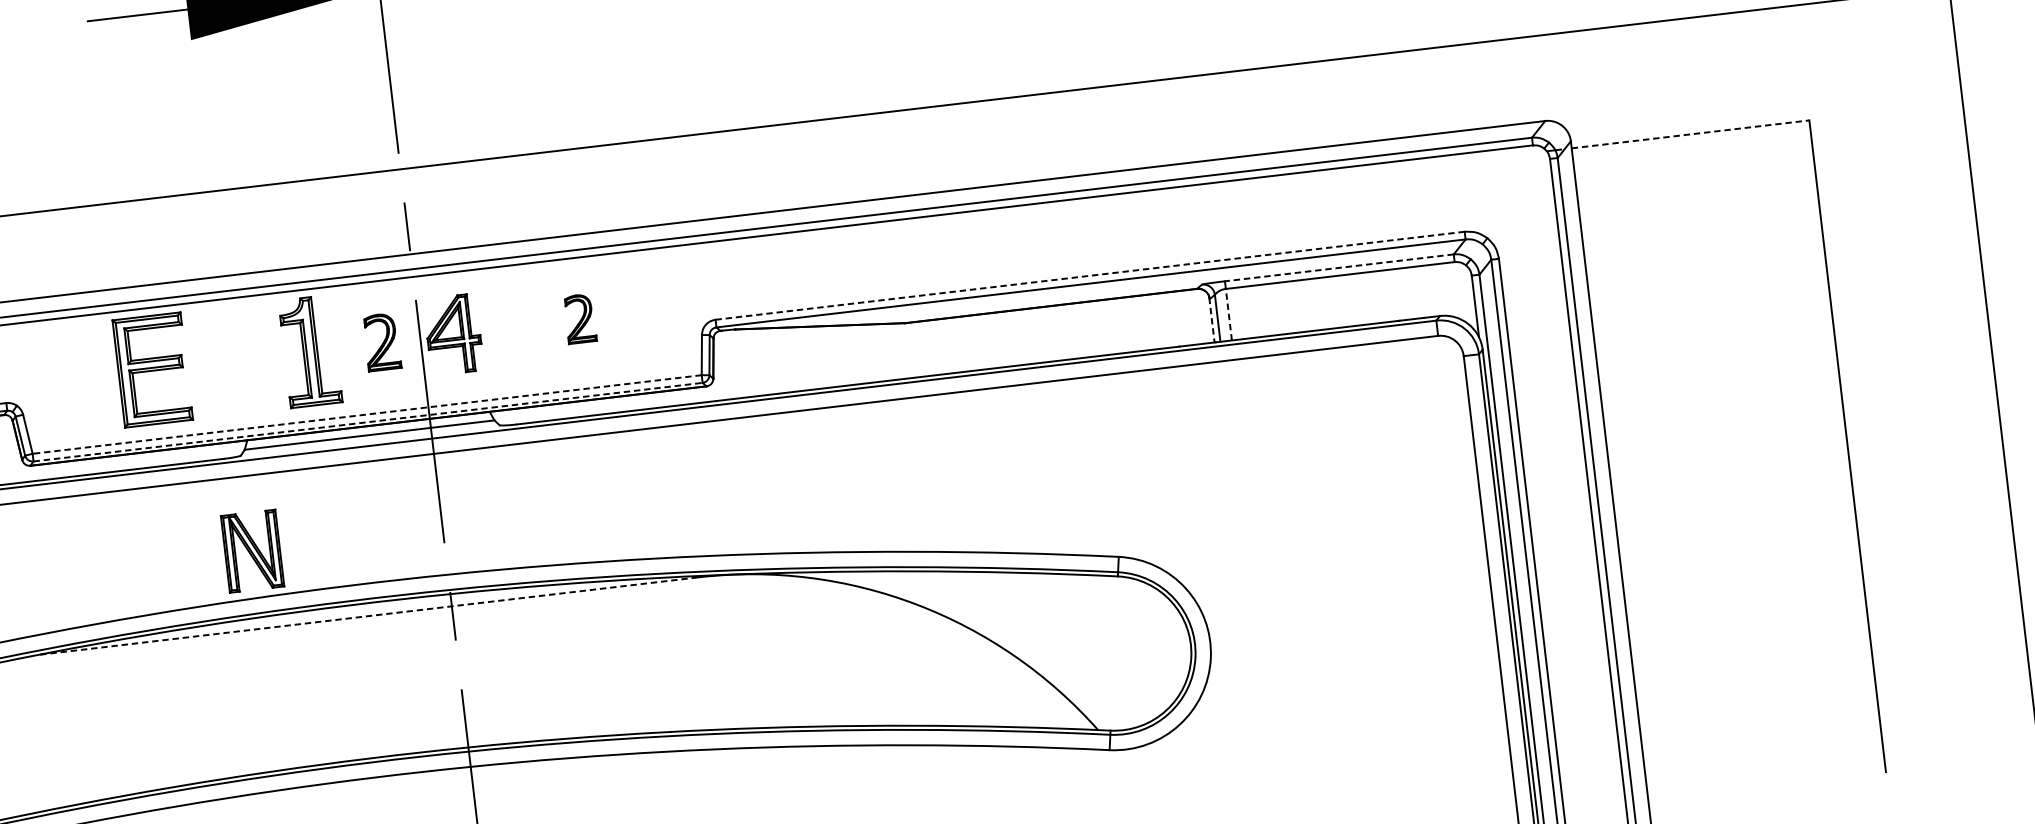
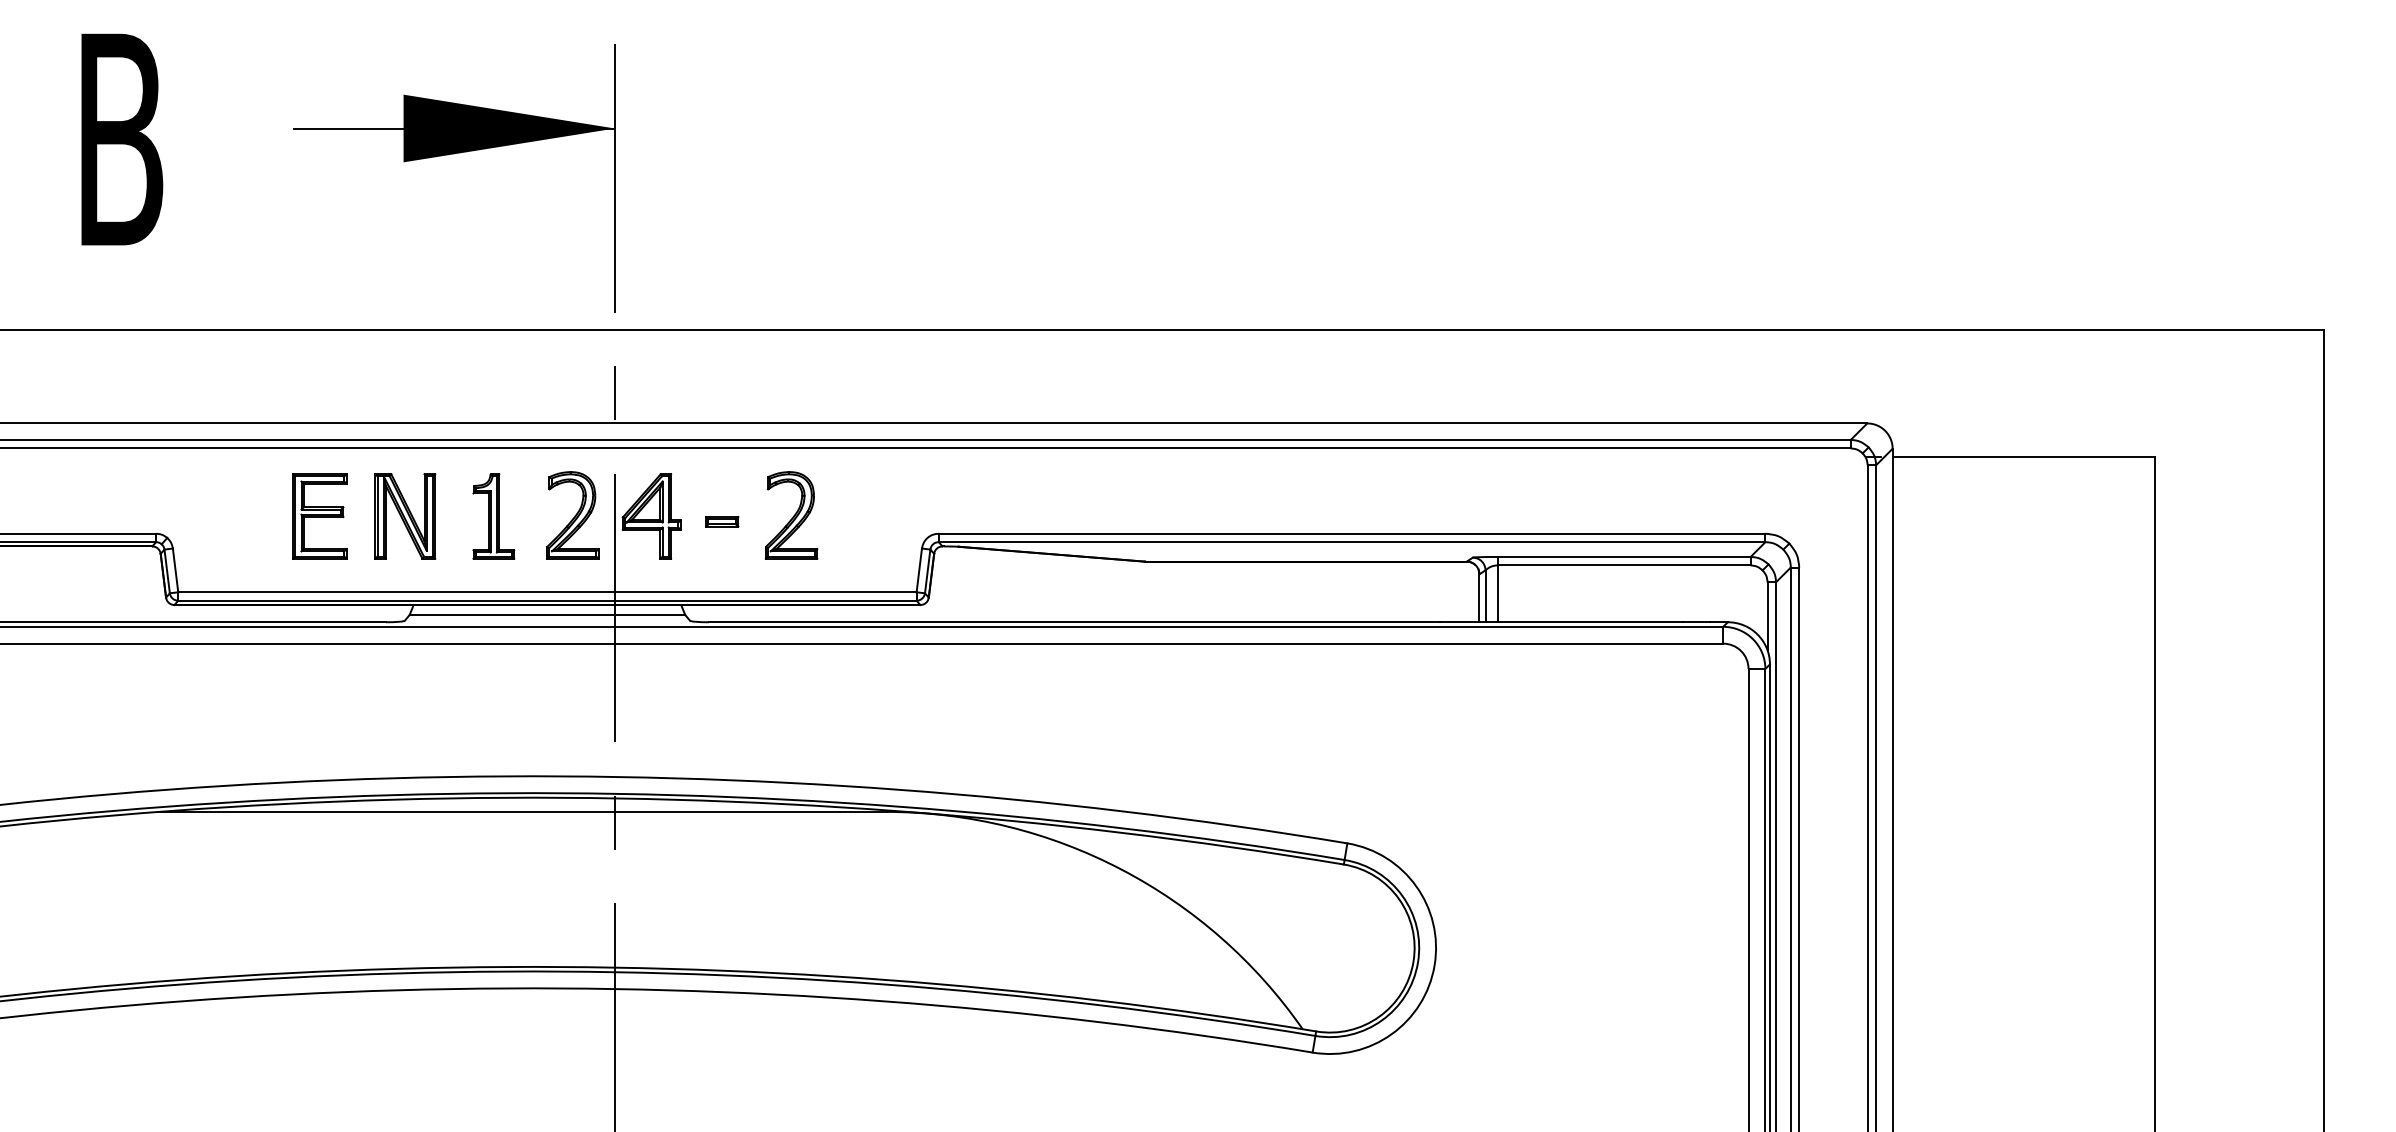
line: (1691, 134) -> (2024, 456), dashed -> solid
line: (1338, 267) -> (1623, 556), dashed -> solid
line: (1089, 275) -> (1351, 533), dashed -> solid
line: (1229, 314) -> (1498, 593), dashed -> solid
part: (580, 318) -> (791, 515), size x1.67
line: (1212, 320) -> (1479, 597), dashed -> solid
part: (518, 331) -> (722, 521), added
part: (381, 342) -> (572, 515), size x1.43
part: (310, 351) -> (493, 516), size x0.71
part: (152, 370) -> (319, 516), size x0.71
line: (366, 414) -> (546, 592), dashed -> solid
line: (368, 421) -> (547, 600), dashed -> solid
part: (252, 551) -> (405, 516), moved
line: (367, 615) -> (521, 811), dashed -> solid

